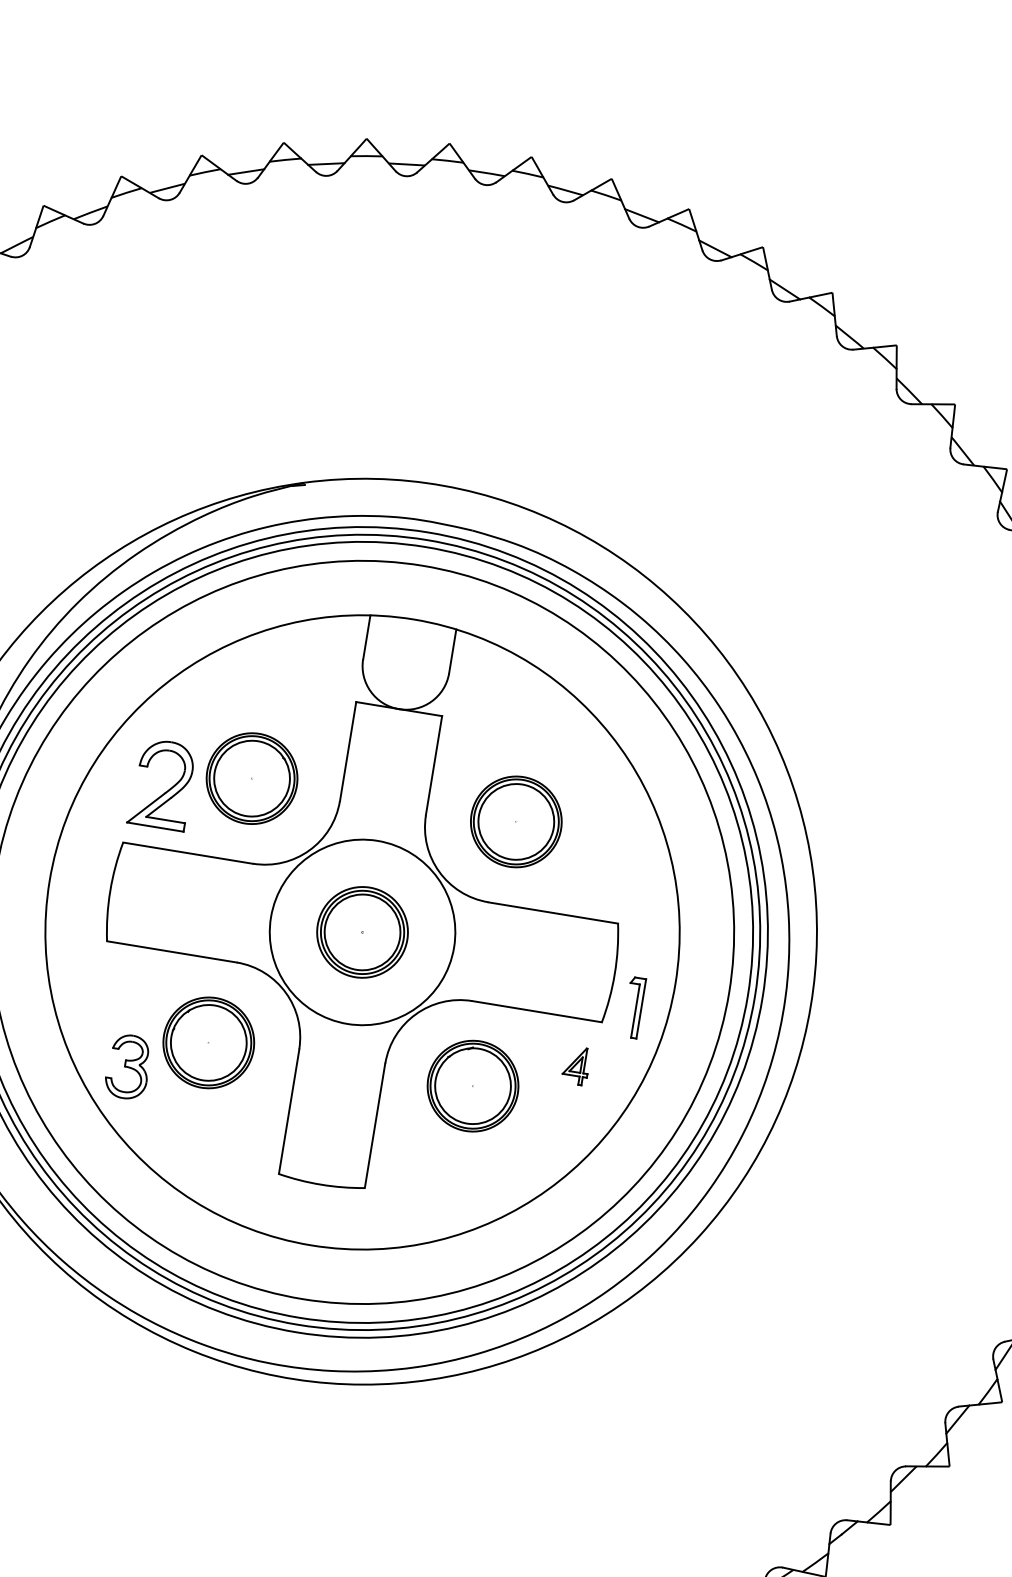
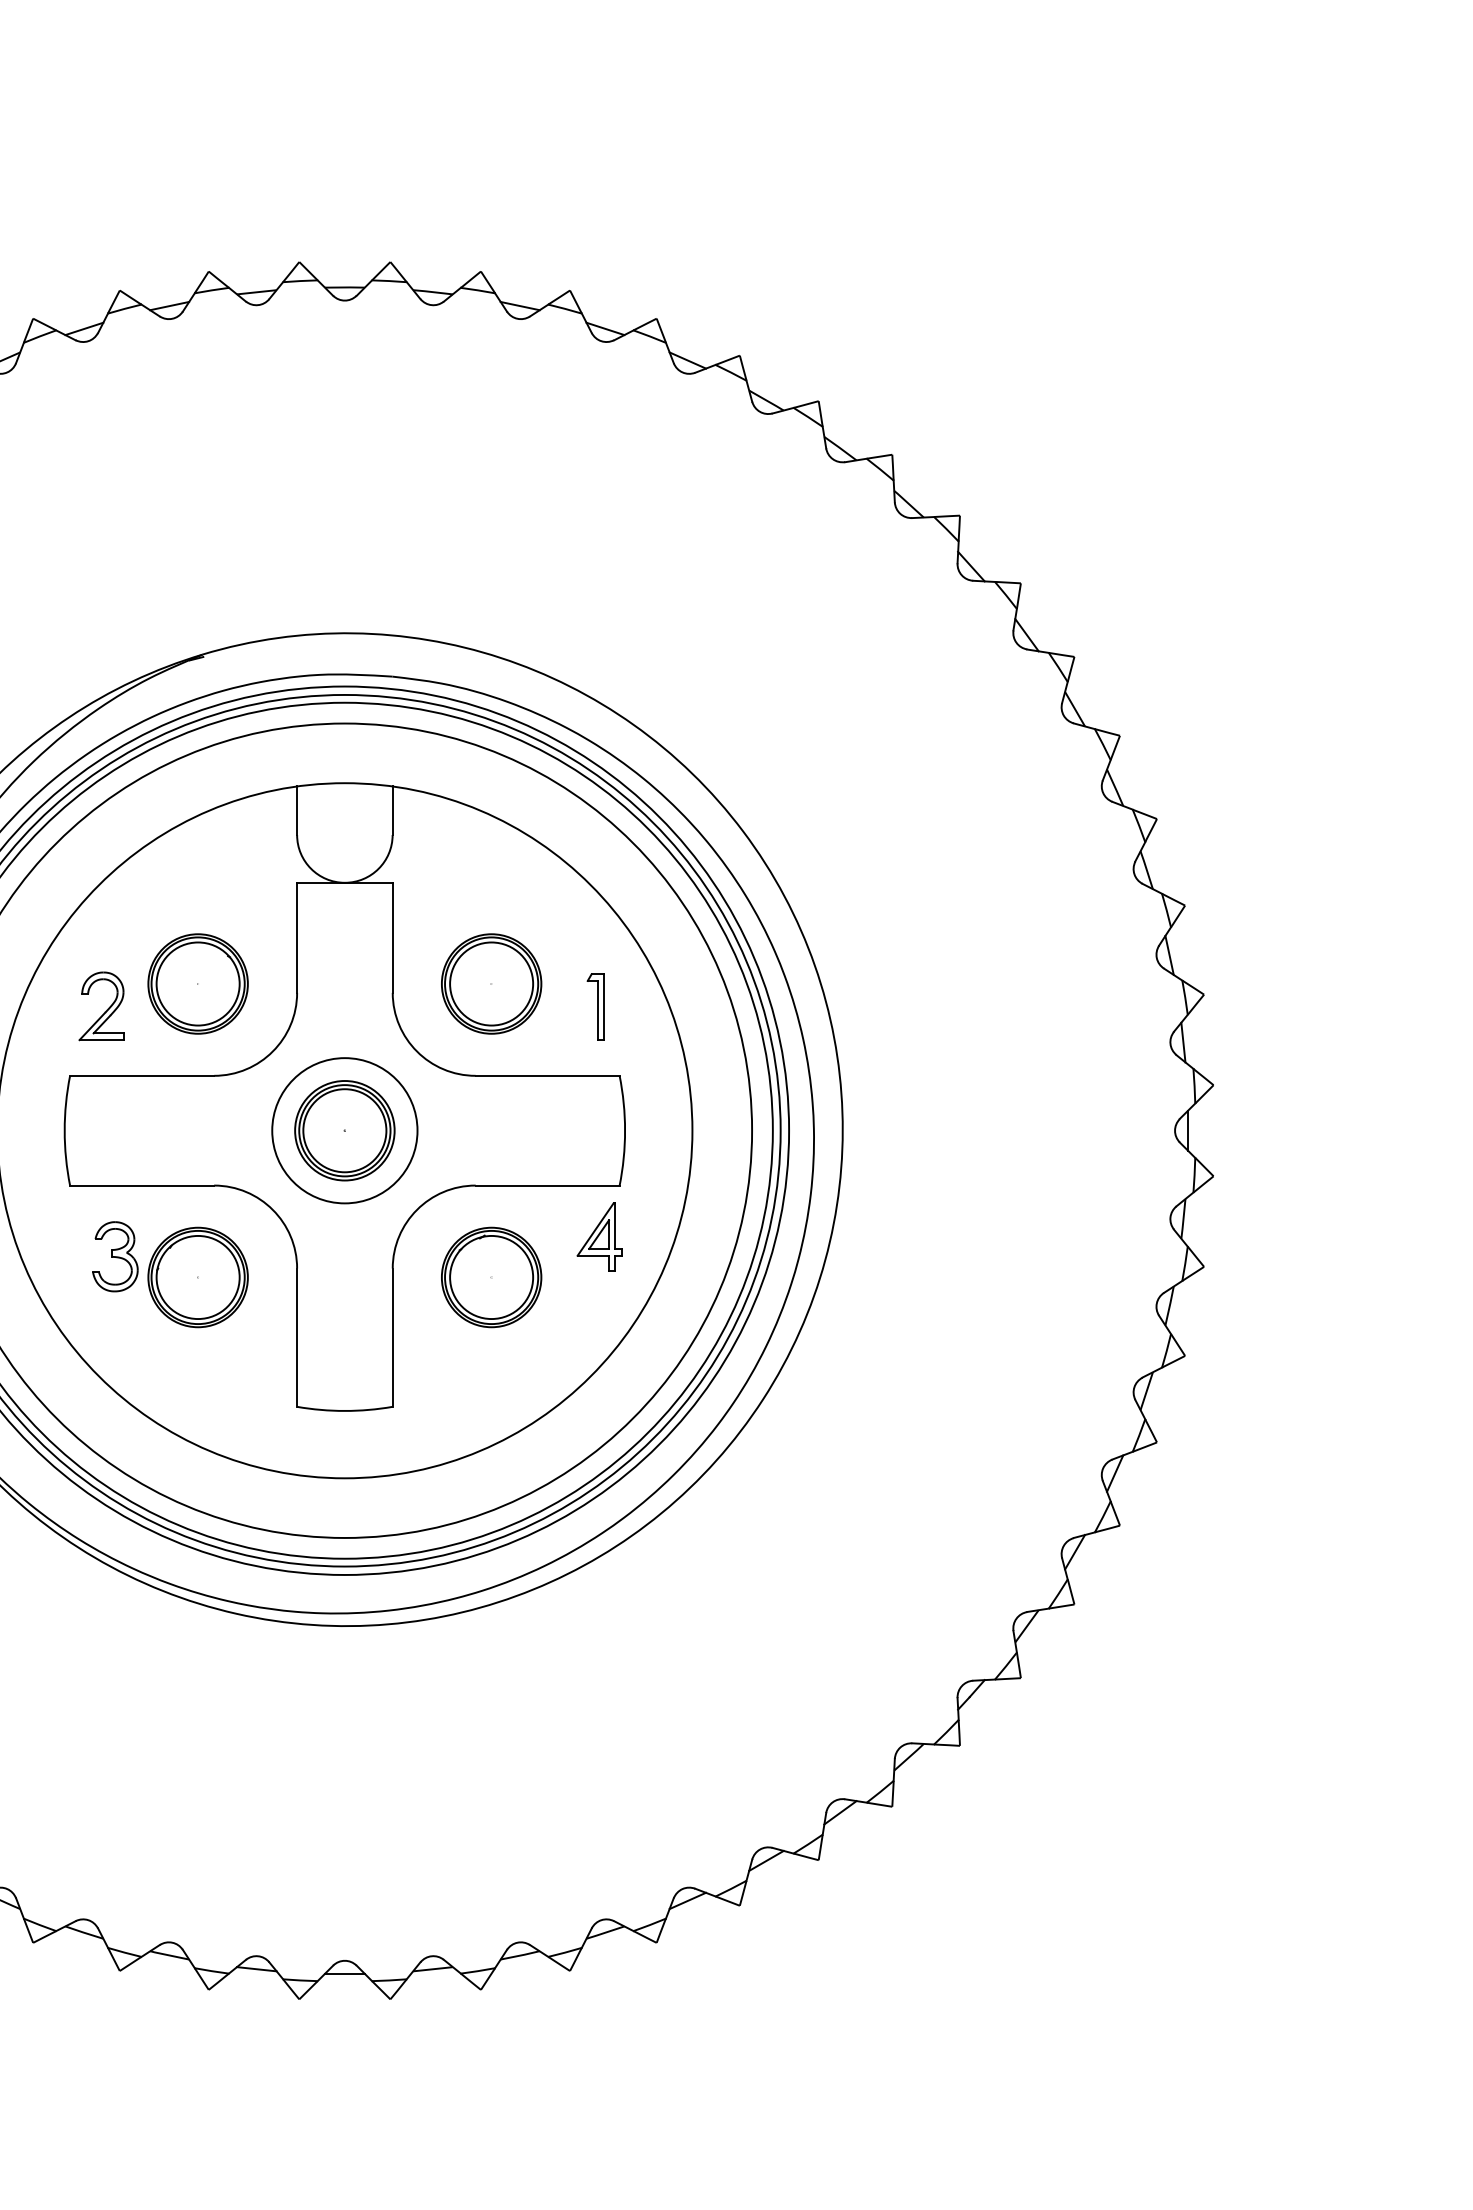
part: (161, 784) -> (101, 1006), size x0.71
circle: (362, 932) -> (344, 1130), size x0.71
part: (633, 1007) -> (595, 1006), moved
part: (576, 1065) -> (599, 1236), size x1.67
part: (128, 1066) -> (115, 1256), moved

